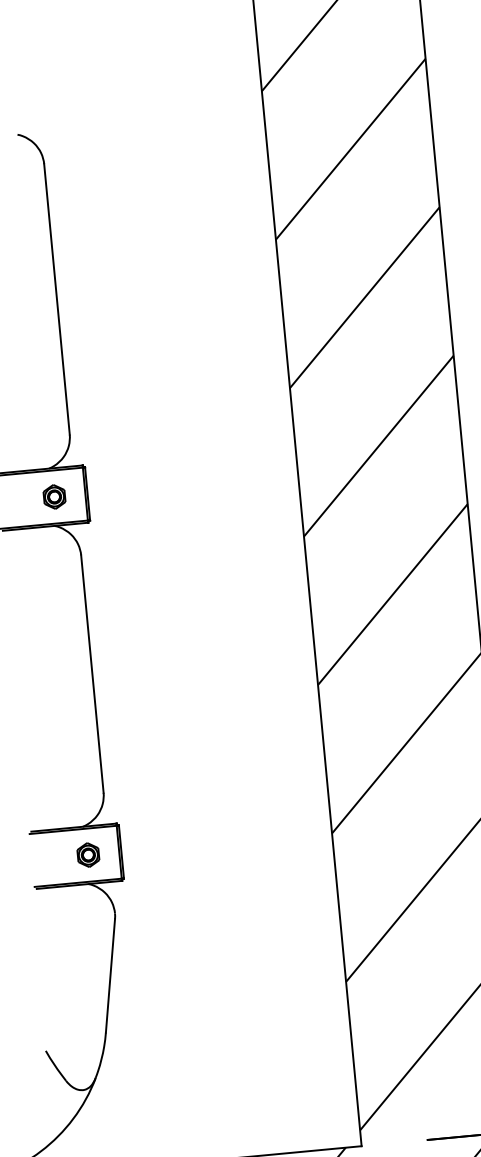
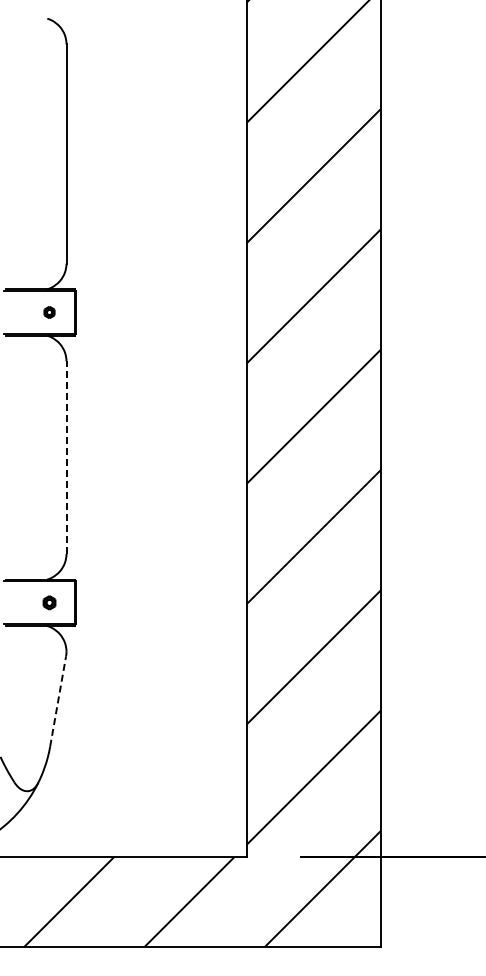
part: (54, 496) -> (49, 312), size x0.6
line: (92, 673) -> (66, 457), solid -> dashed
part: (88, 854) -> (49, 602), size x0.7
line: (110, 975) -> (58, 701), solid -> dashed

